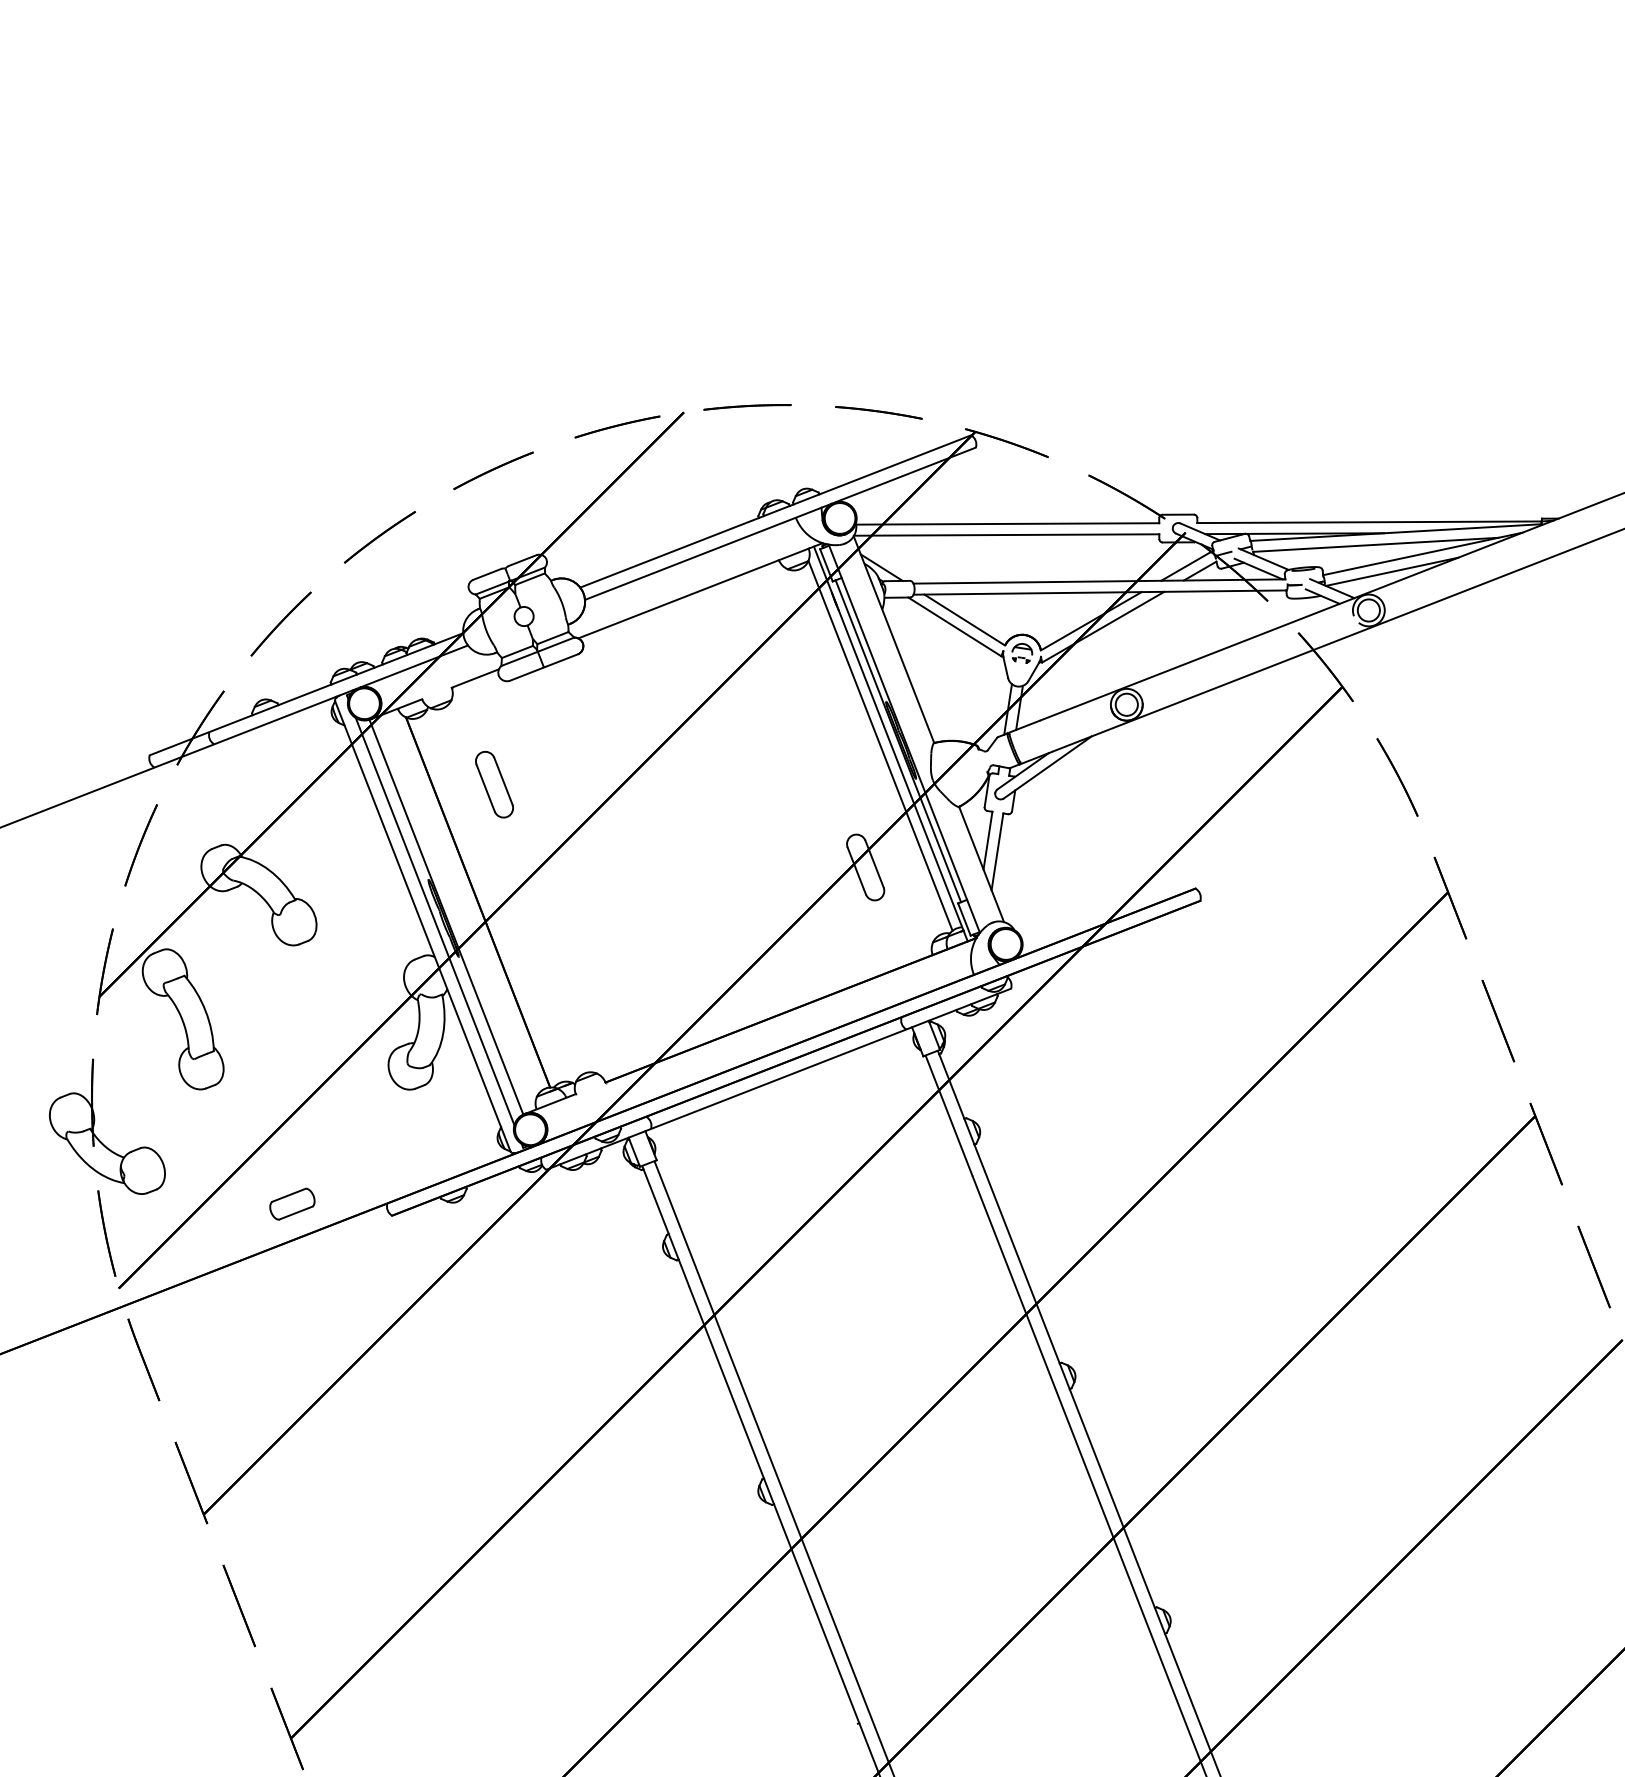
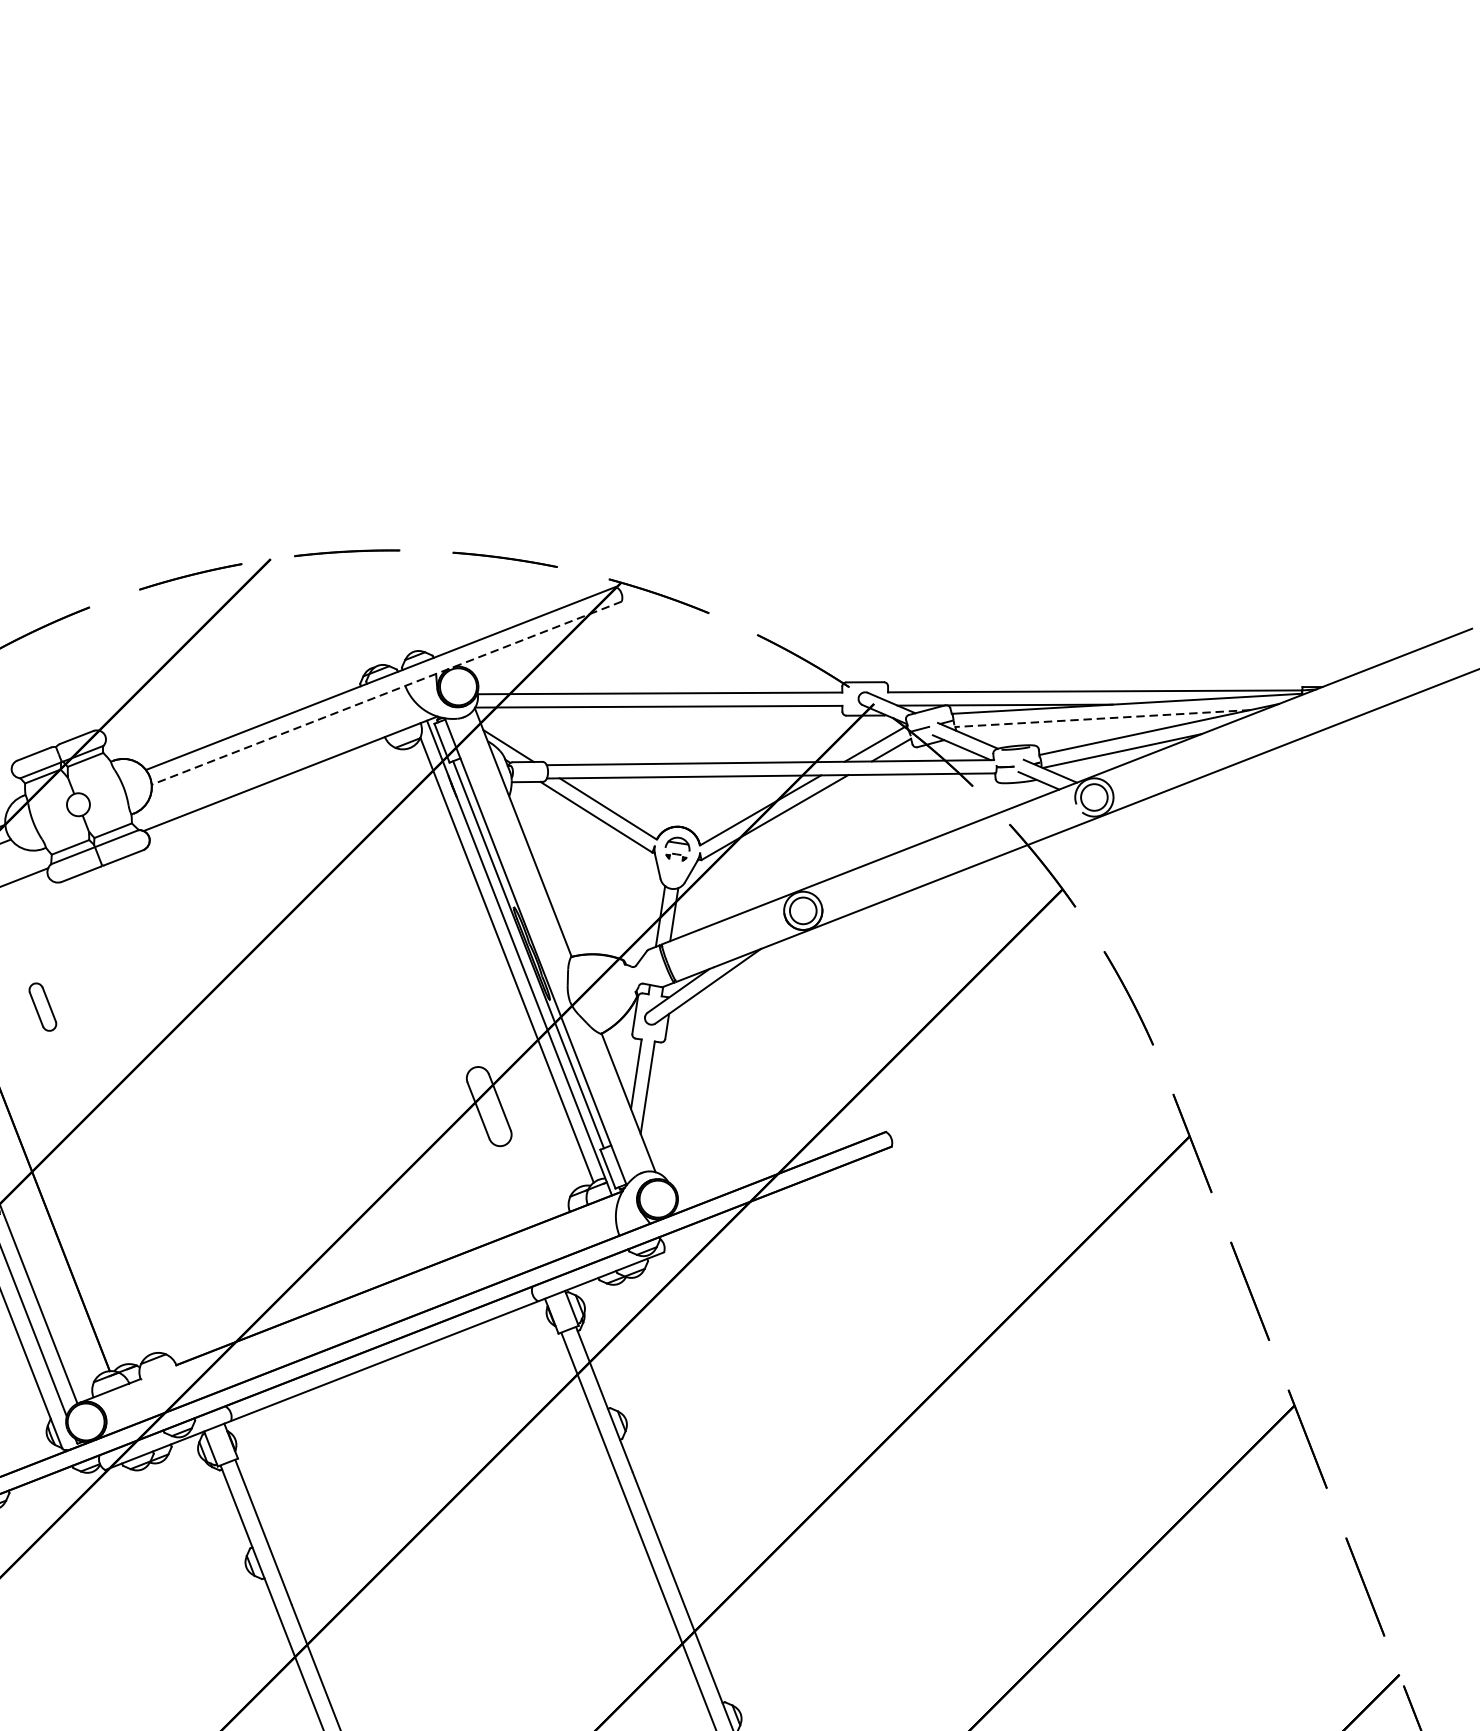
line: (780, 523) -> (386, 692), solid -> dashed
line: (1375, 544) -> (1102, 718), solid -> dashed
part: (494, 784) -> (42, 1006), size x0.6

